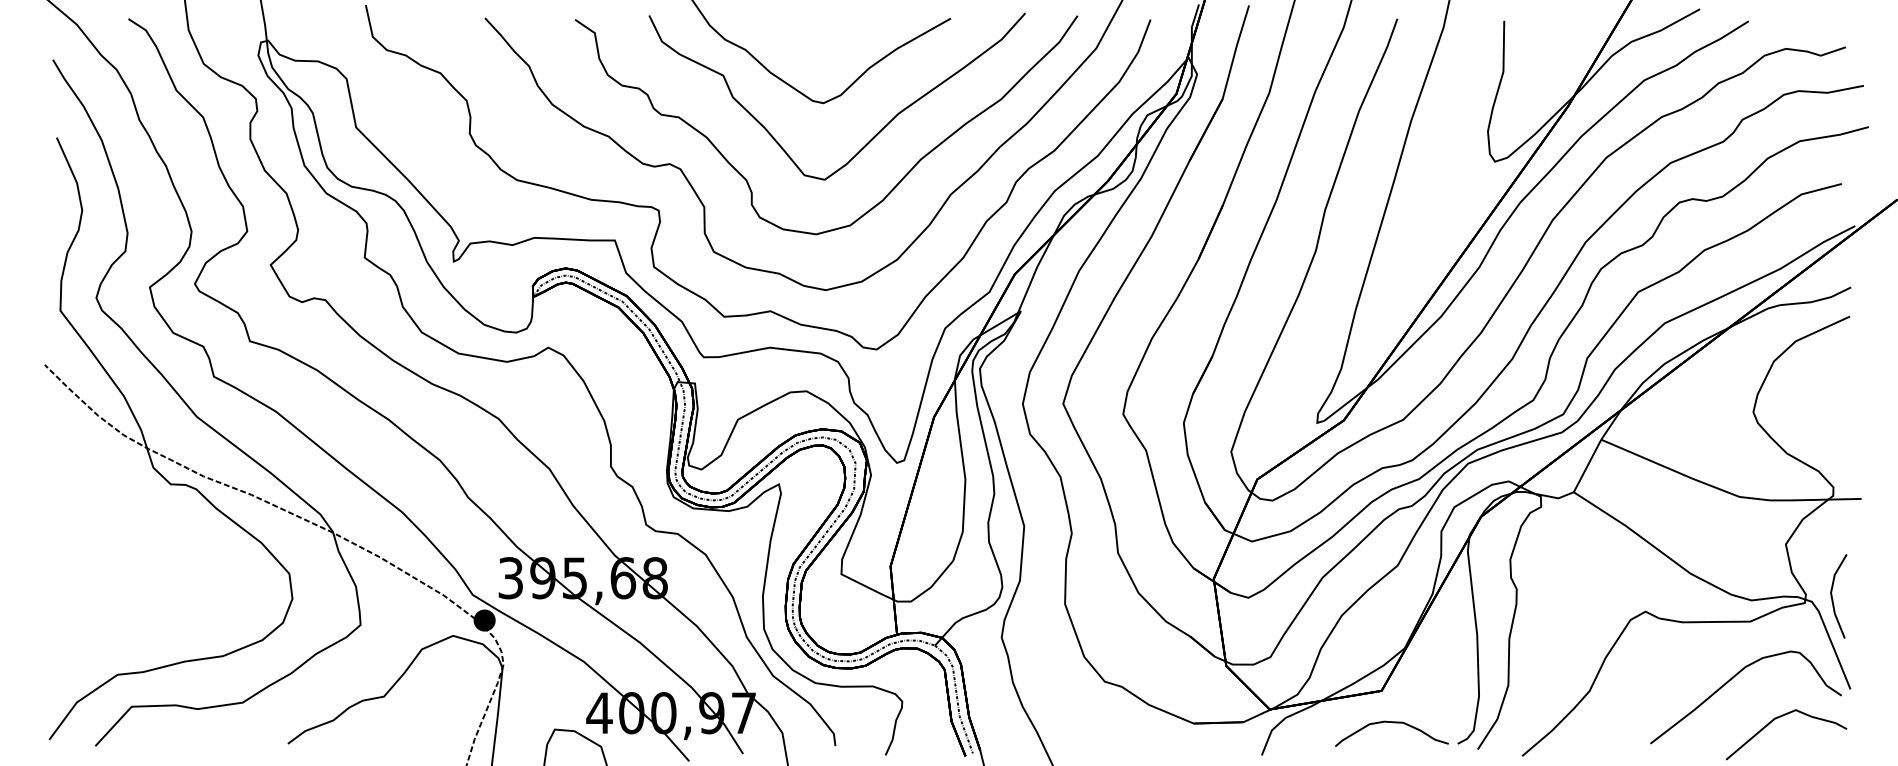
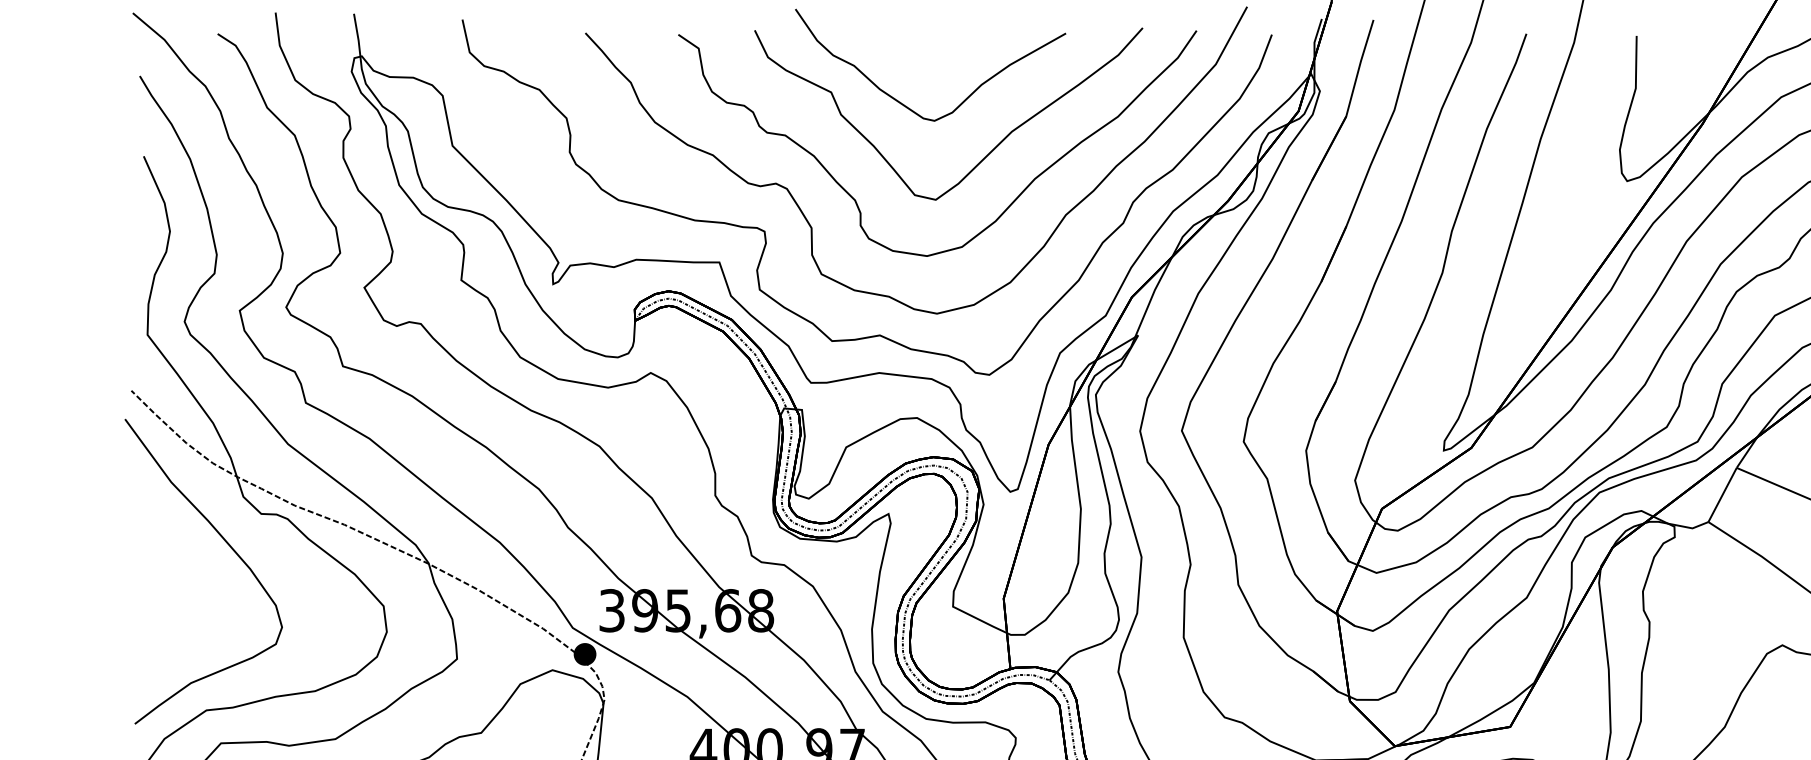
part: (141, 518) -> (231, 549), added

